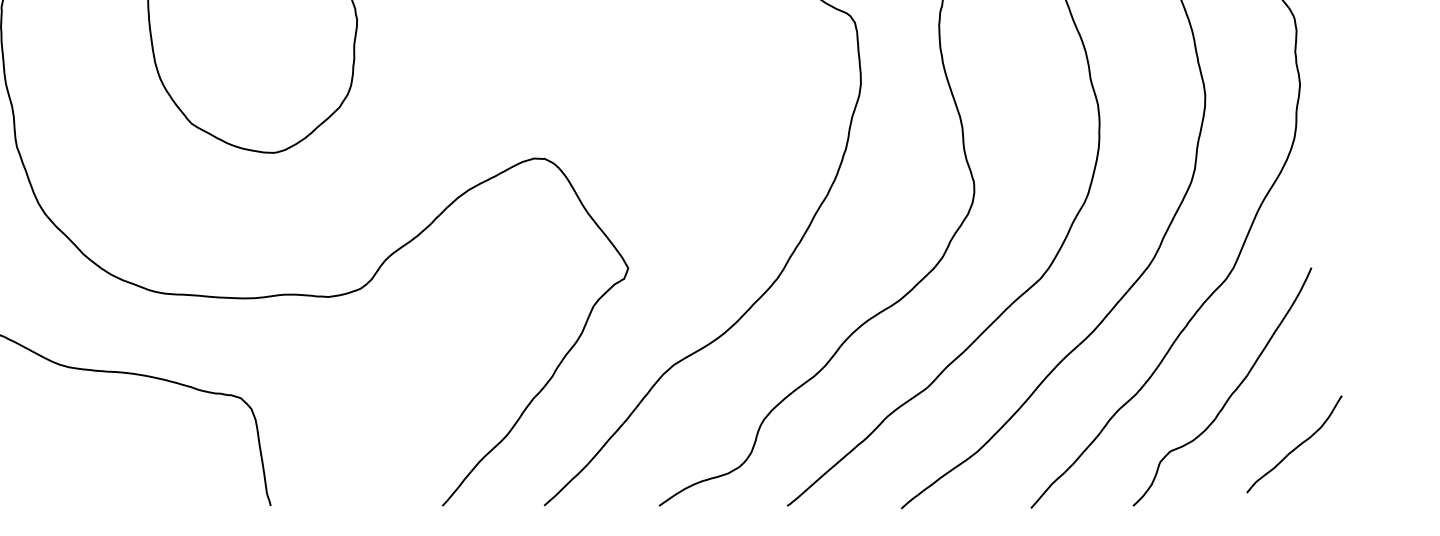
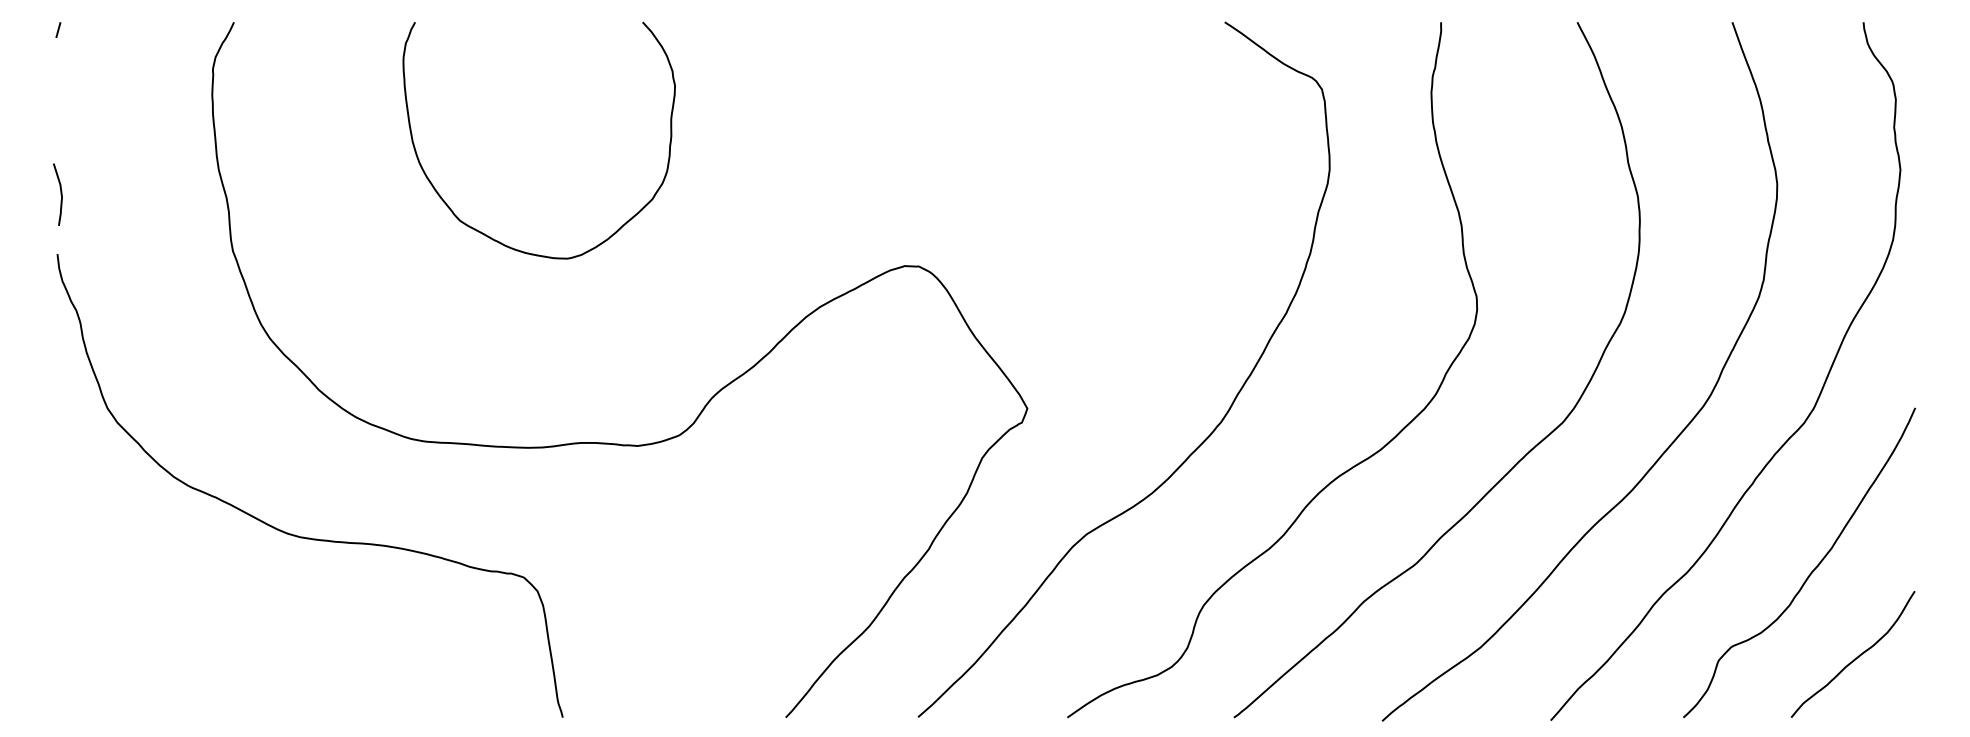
curve: (1295, 447) -> (1854, 658), moved

